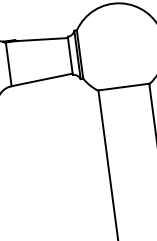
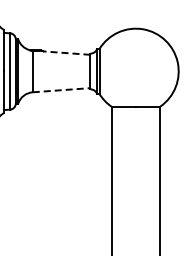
line: (42, 40) -> (66, 53), solid -> dashed
line: (42, 80) -> (61, 90), solid -> dashed

